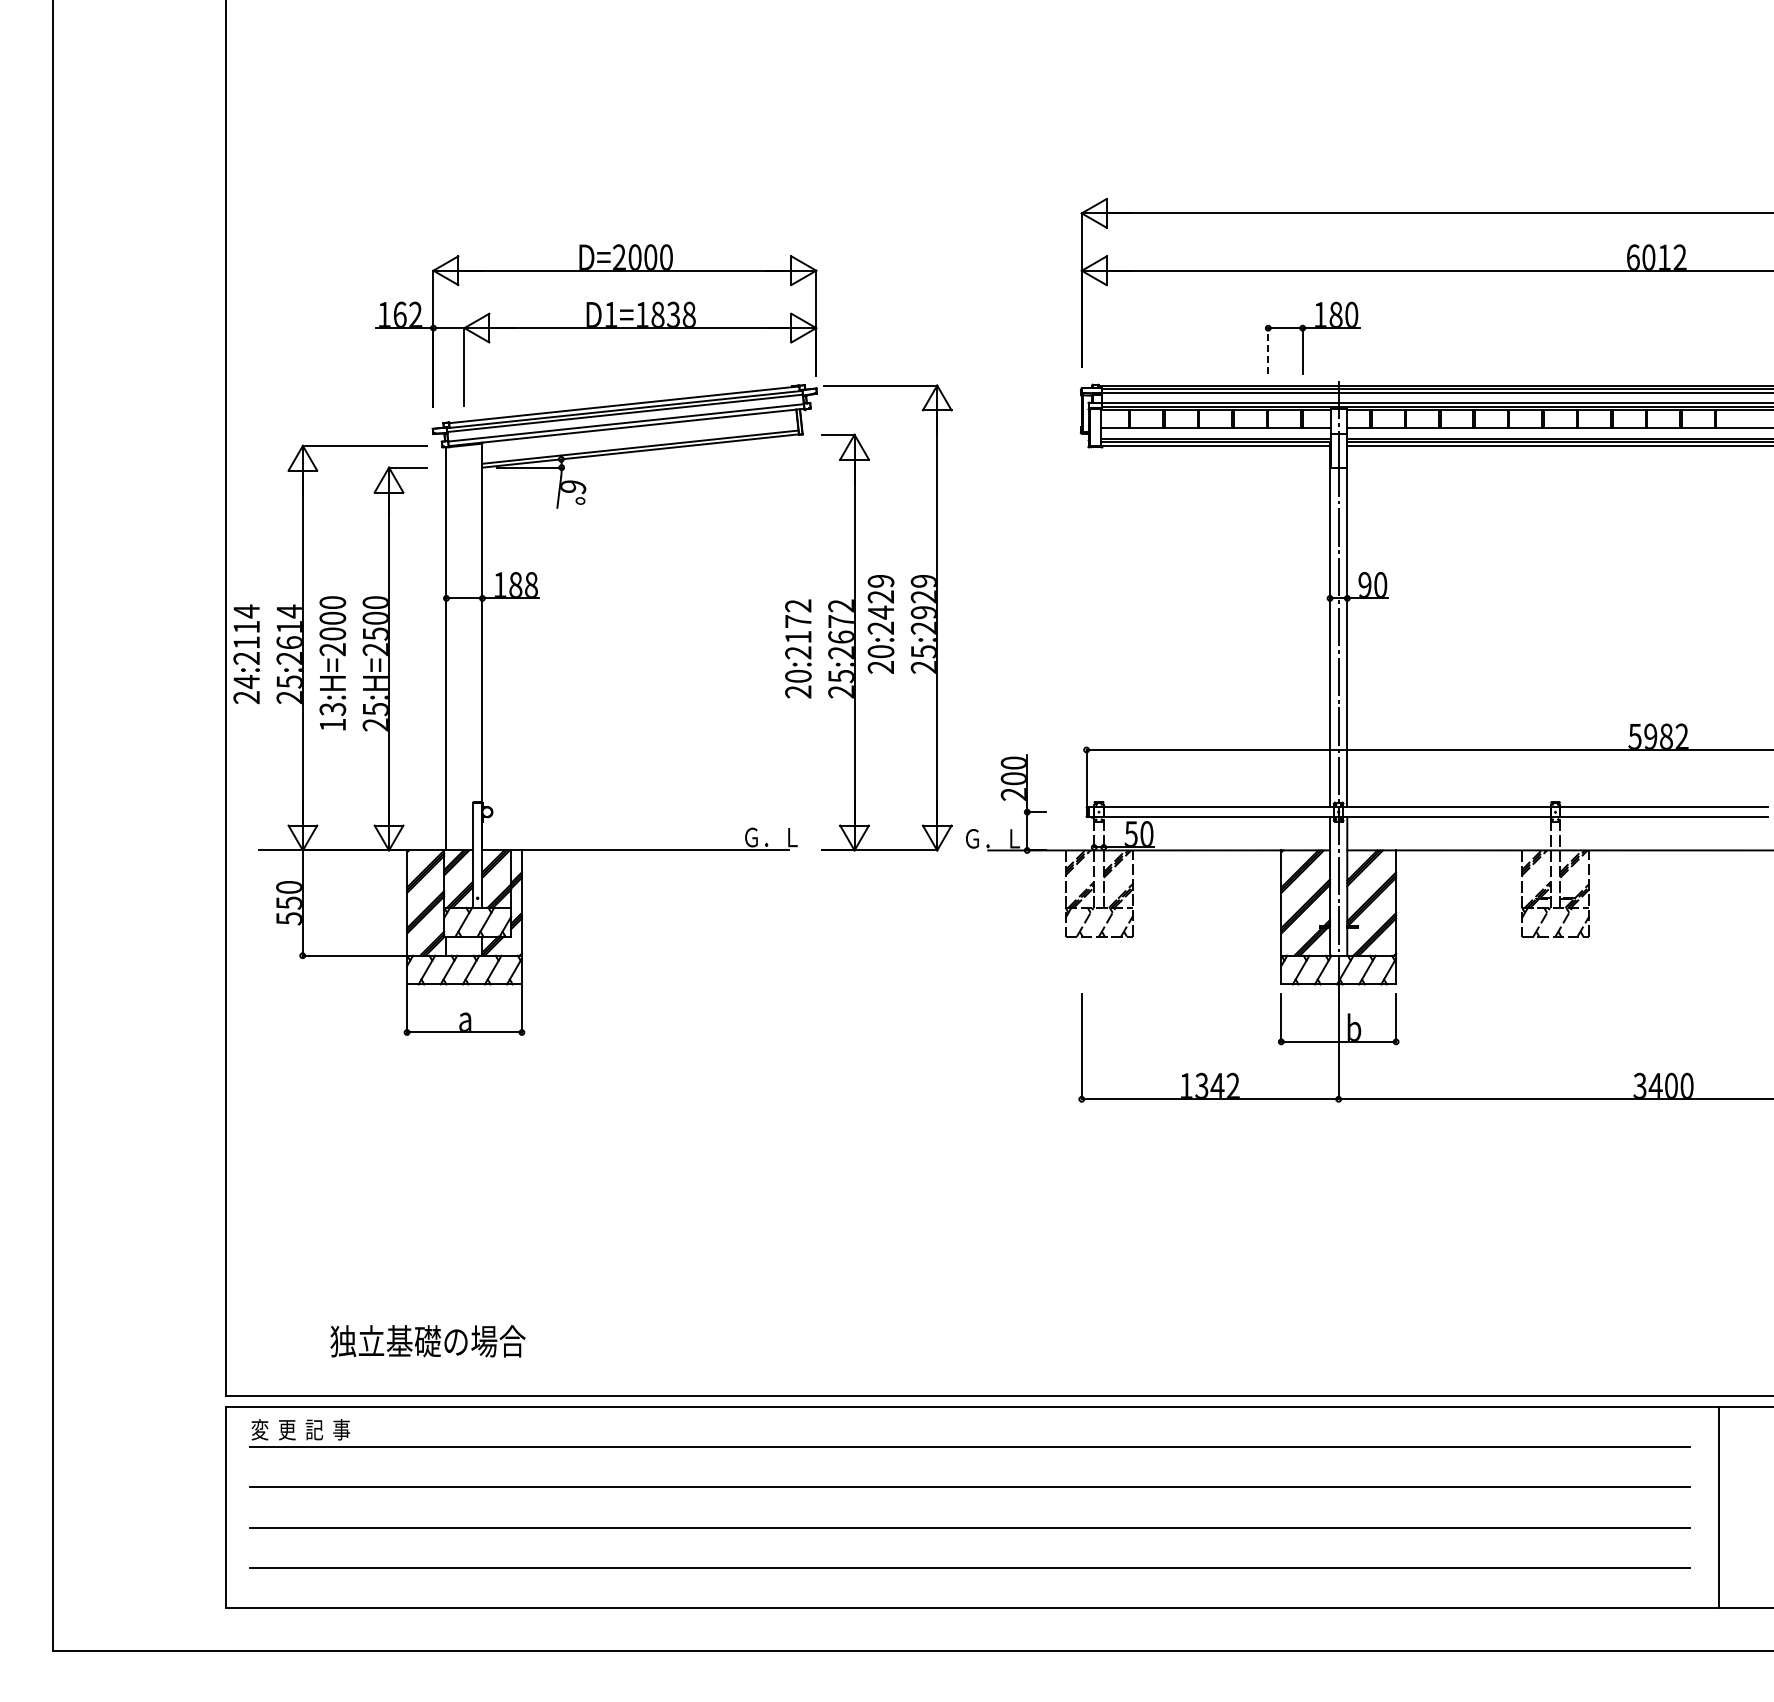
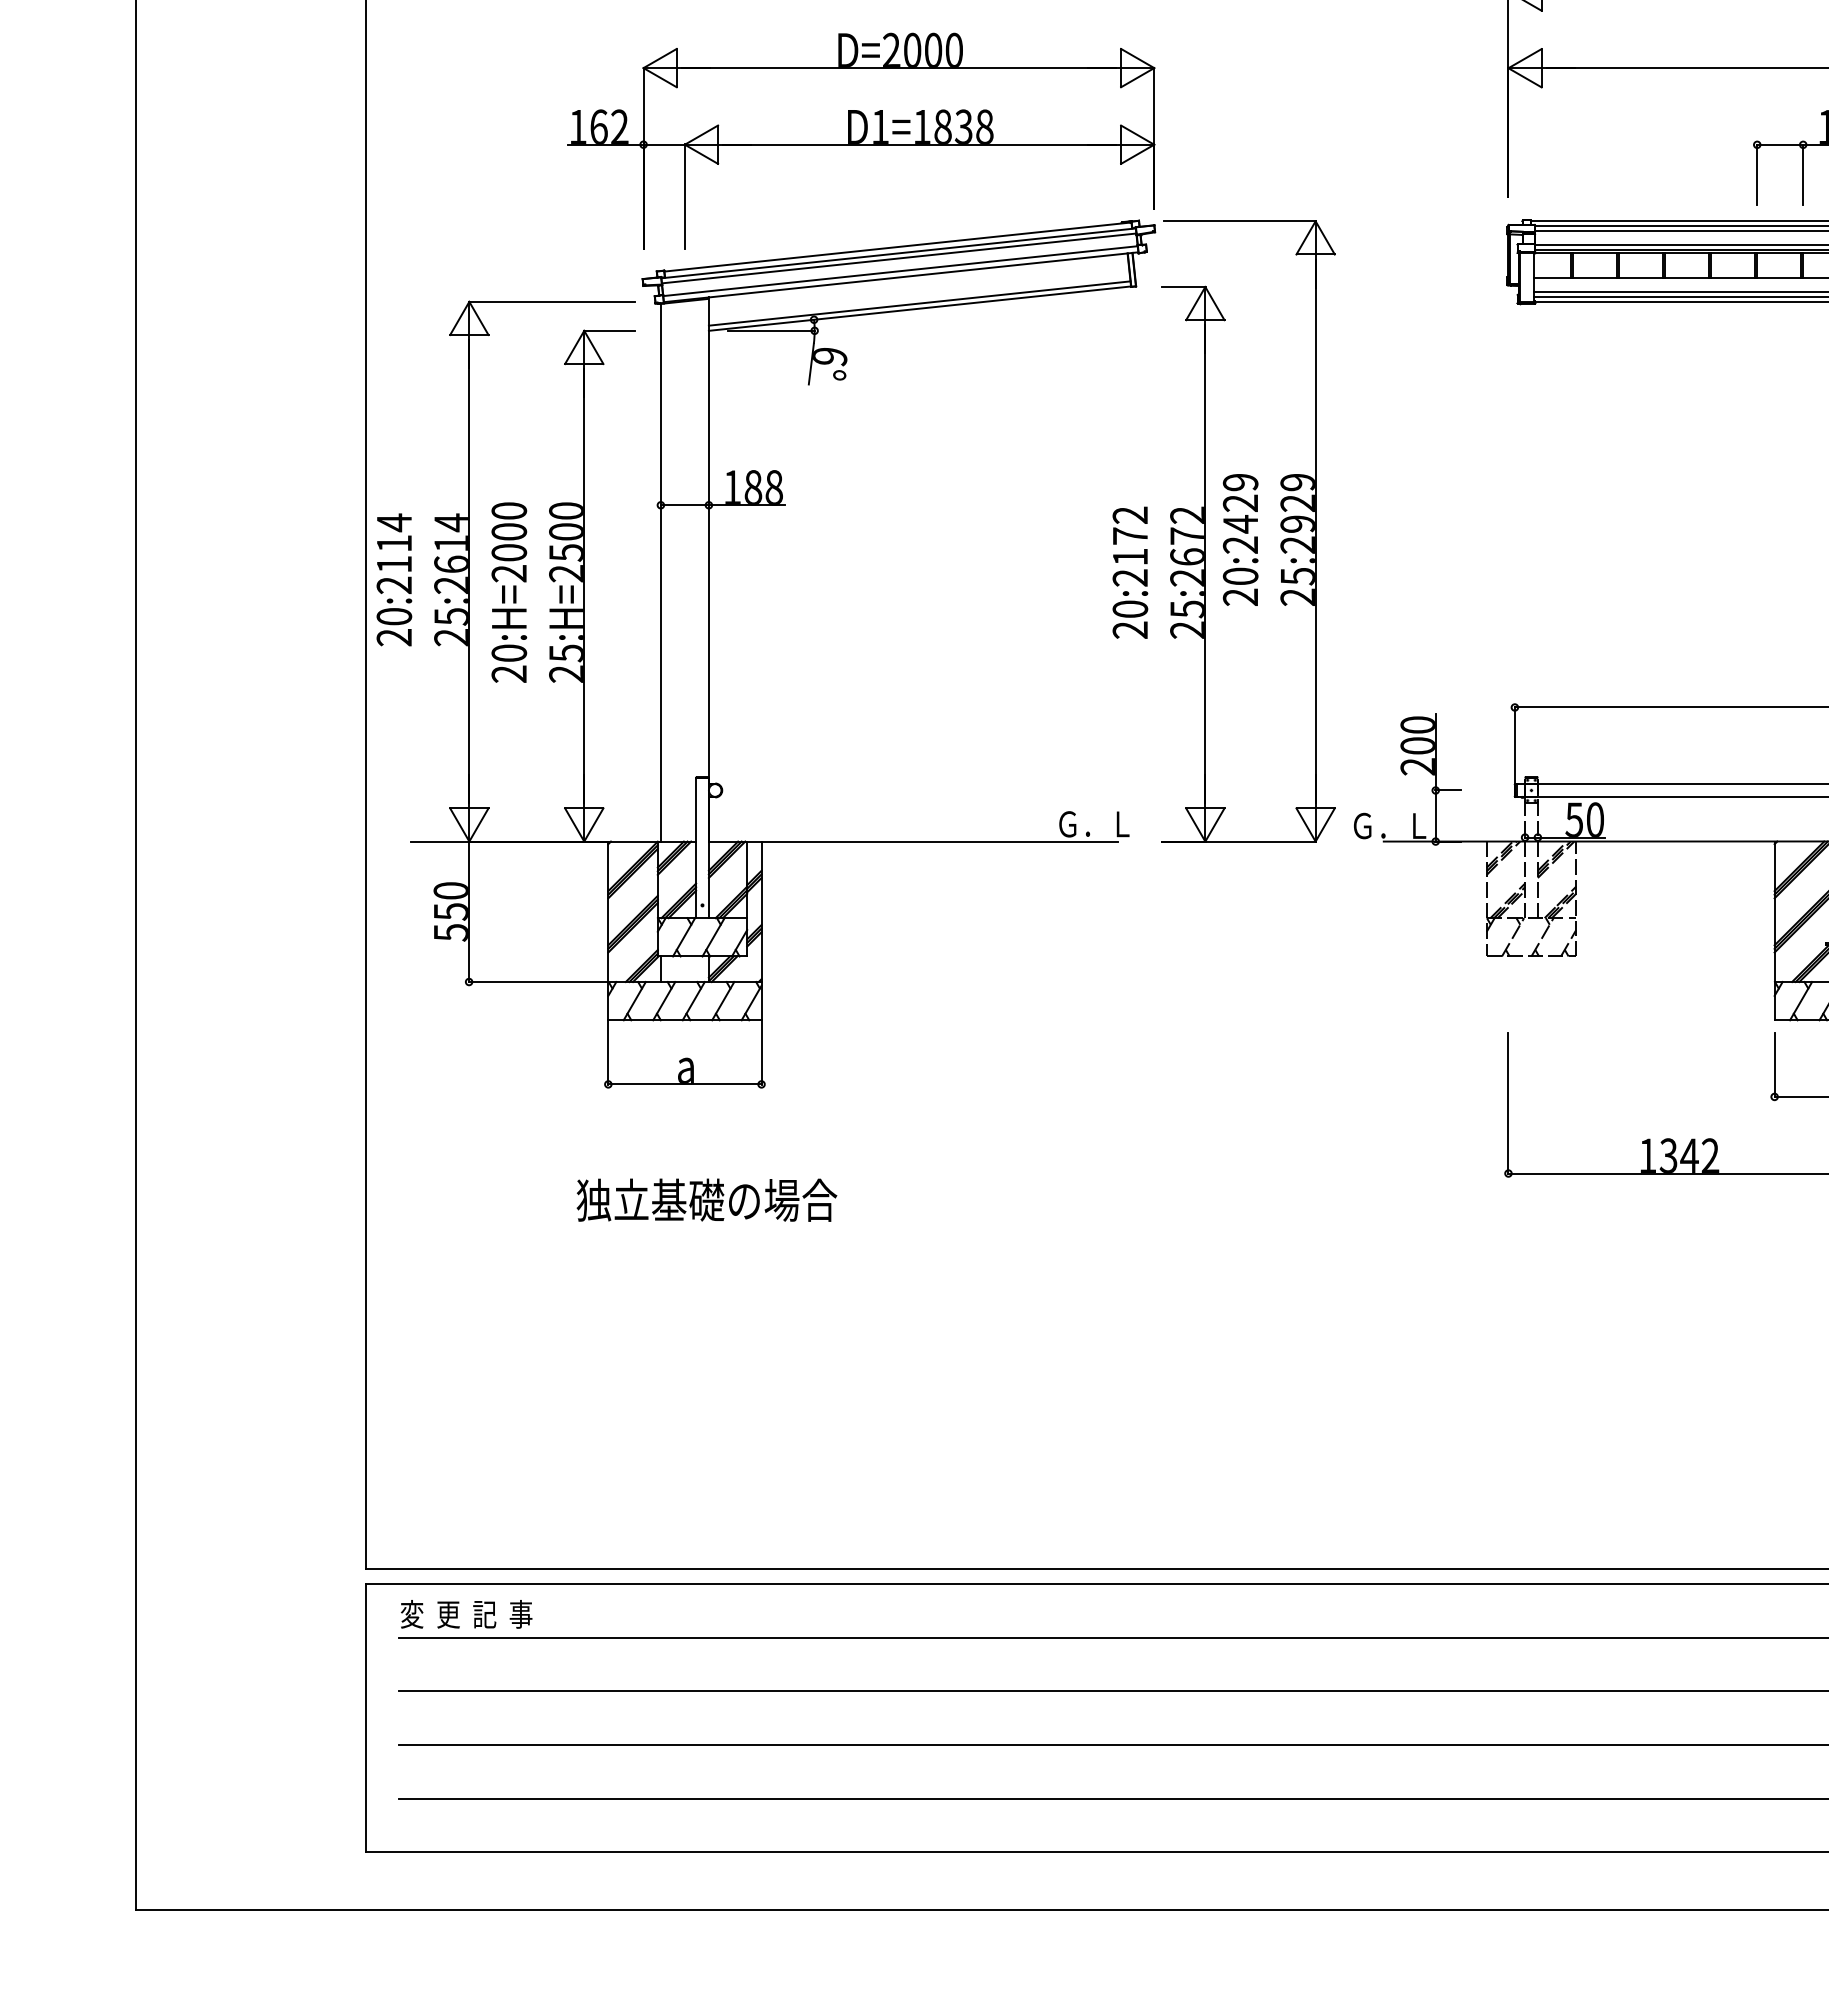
line: (1268, 350) -> (1757, 174), dashed -> solid
text: (246, 682) -> (394, 617), 24:2114 -> 20:2114
text: (332, 716) -> (508, 662), 13:H=2000 -> 20:H=2000
text: (427, 1341) -> (706, 1200), moved

